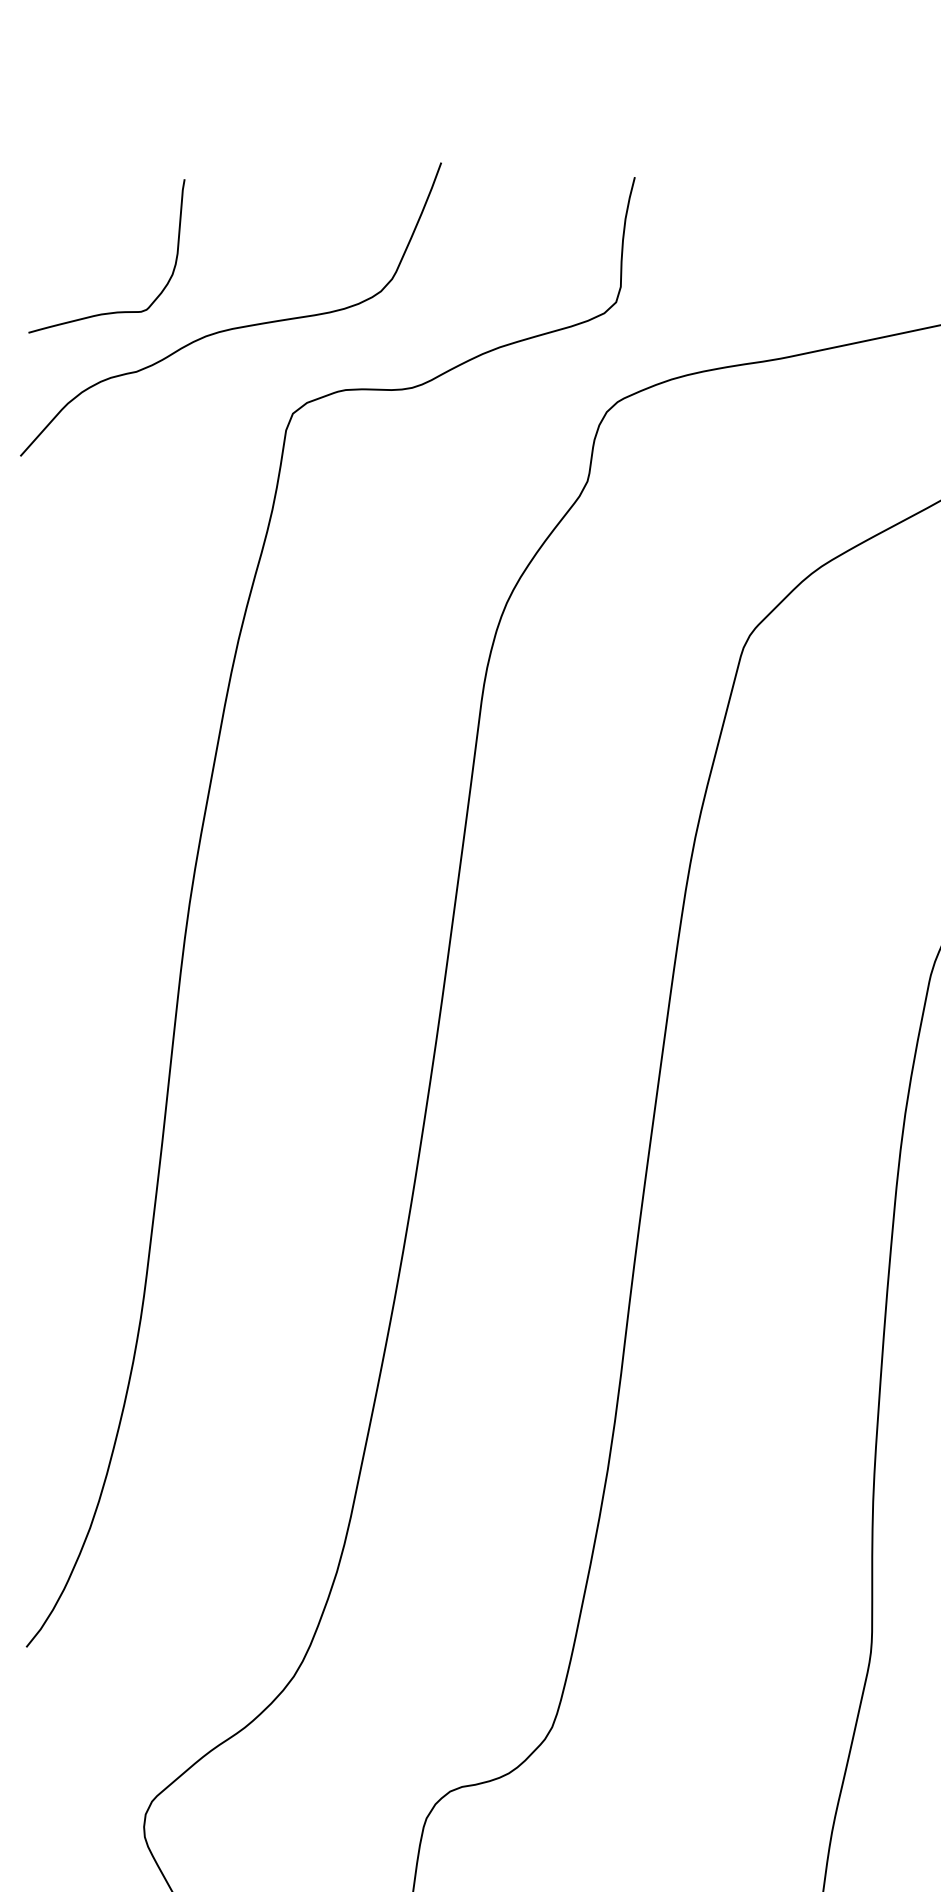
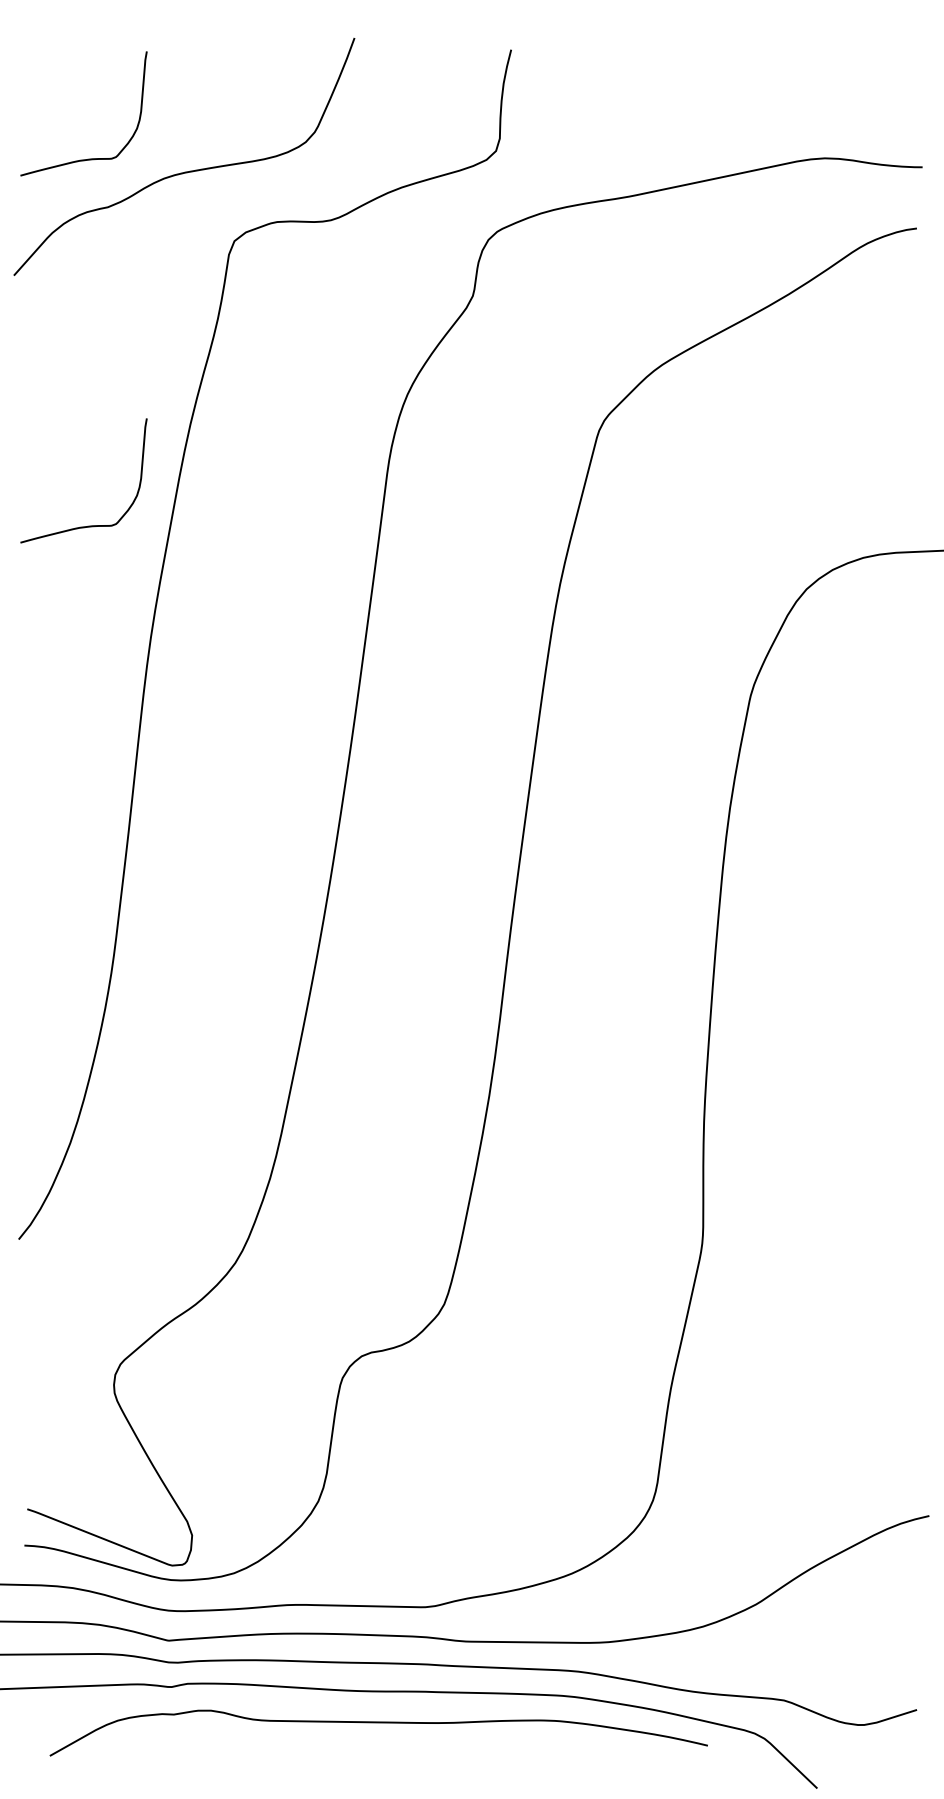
curve: (112, 765) -> (88, 525), added

